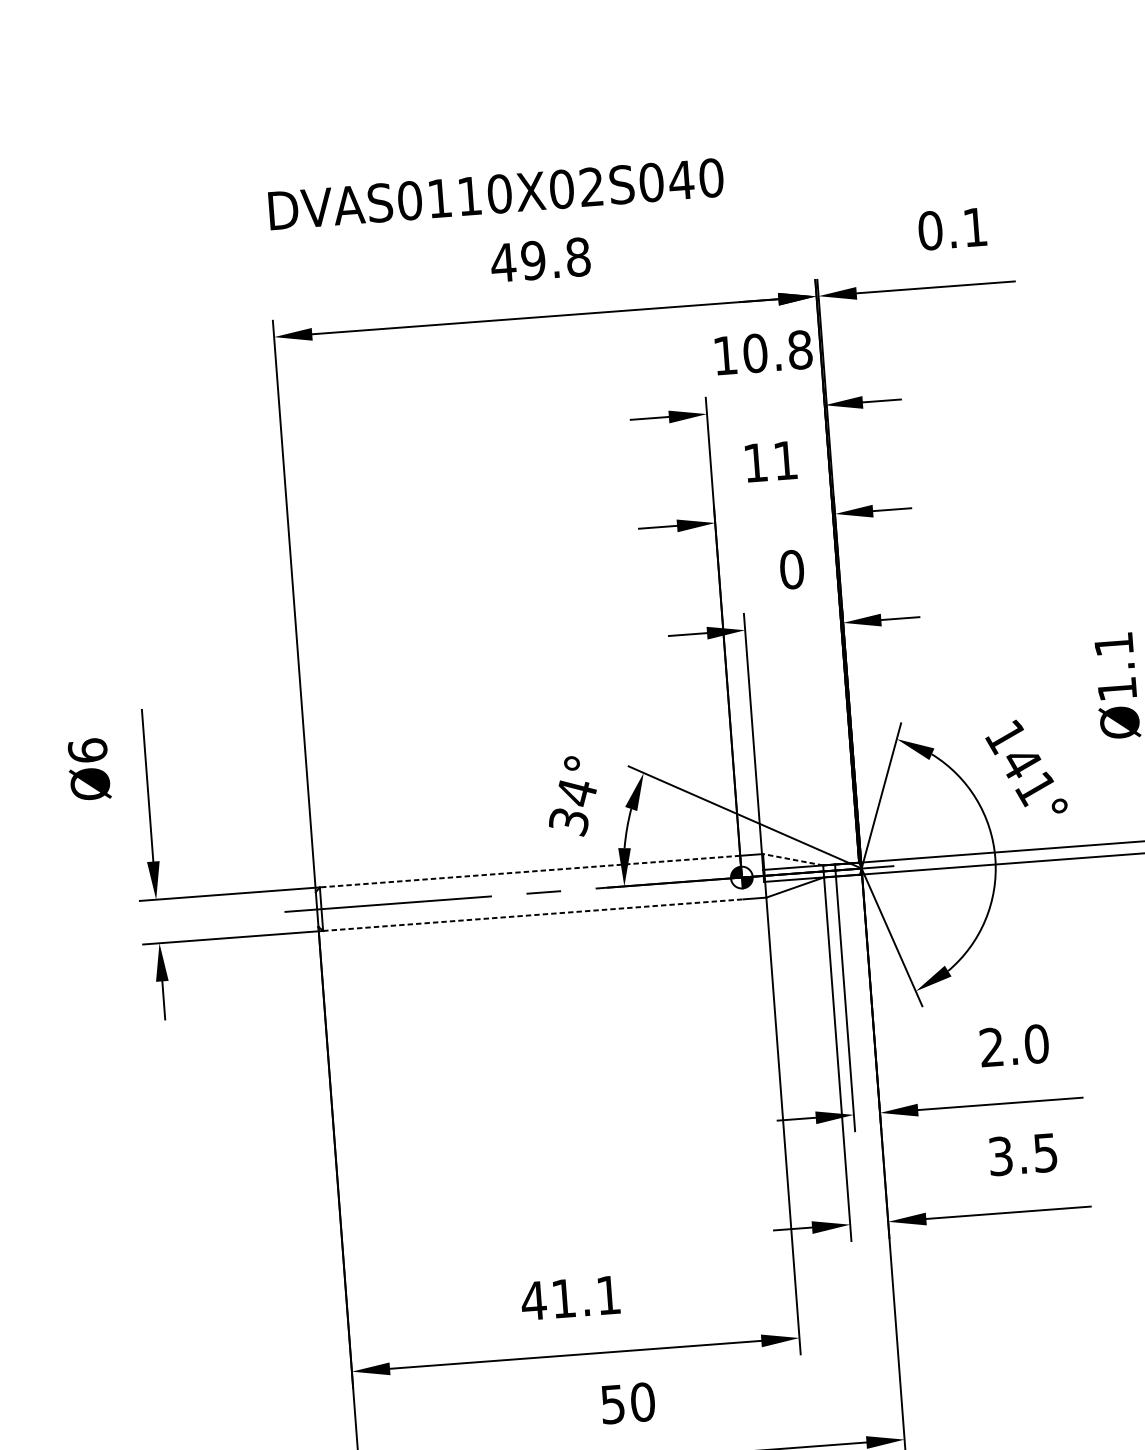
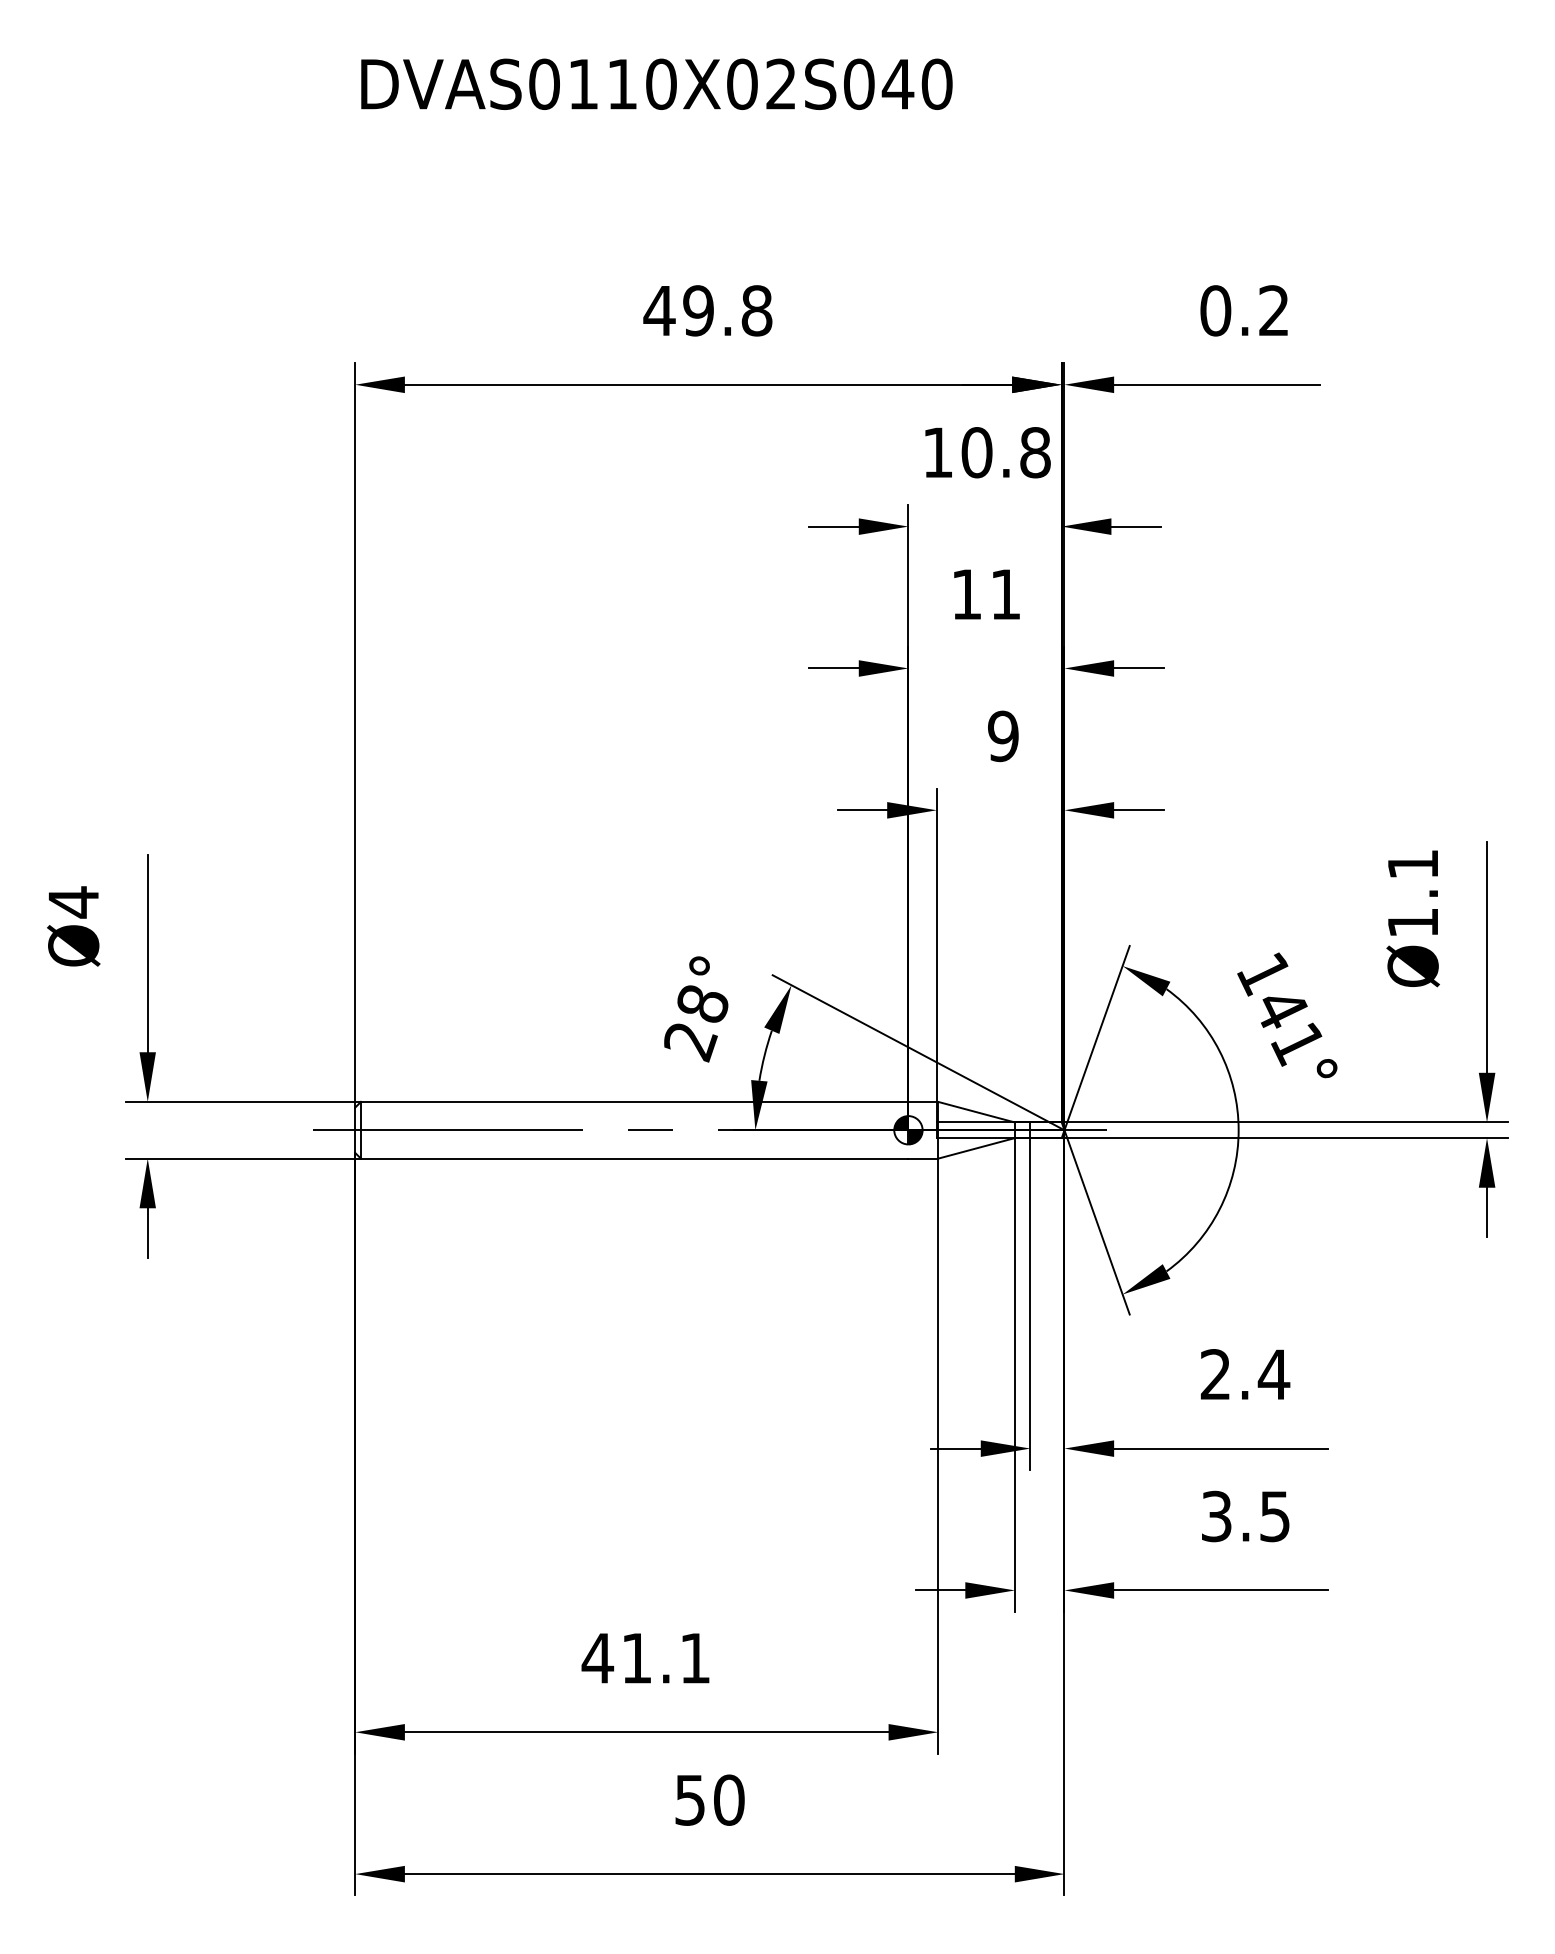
text: (495, 193) -> (656, 83), moved
text: (974, 227) -> (1273, 310), 0.1 -> 0.2
text: (792, 569) -> (1003, 736), 0 -> 9
text: (87, 750) -> (73, 902), Ø6 -> Ø4
text: (572, 807) -> (696, 1023), 34° -> 28°
line: (793, 859) -> (976, 1112), dashed -> solid
line: (529, 871) -> (634, 1101), dashed -> solid
line: (533, 915) -> (634, 1158), dashed -> solid
text: (1036, 1043) -> (1273, 1374), 2.0 -> 2.4

